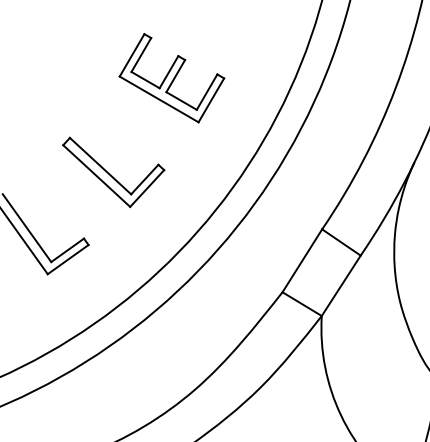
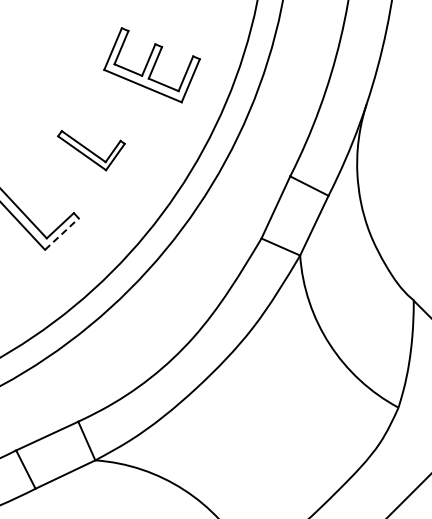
part: (171, 78) -> (151, 65), moved
part: (111, 173) -> (91, 150), size x0.7
line: (68, 259) -> (62, 233), solid -> dashed

